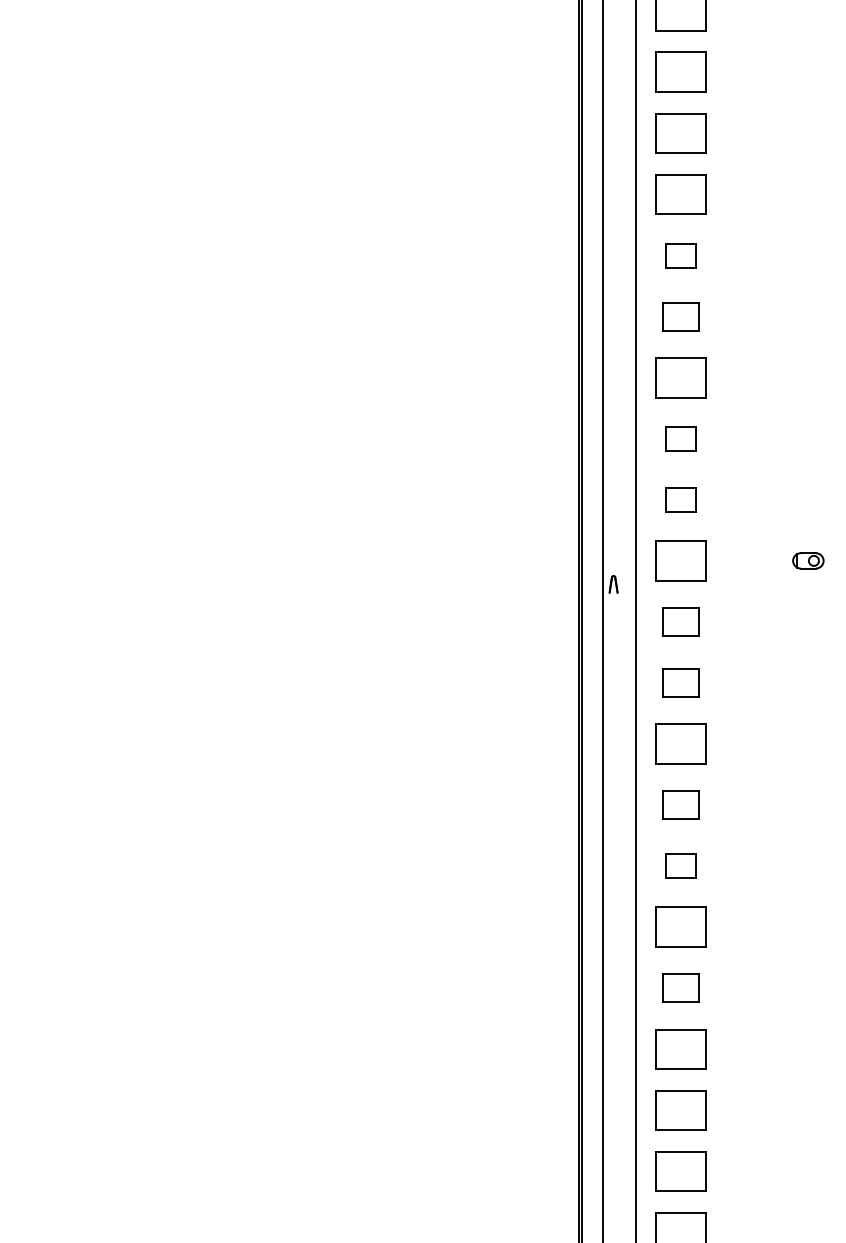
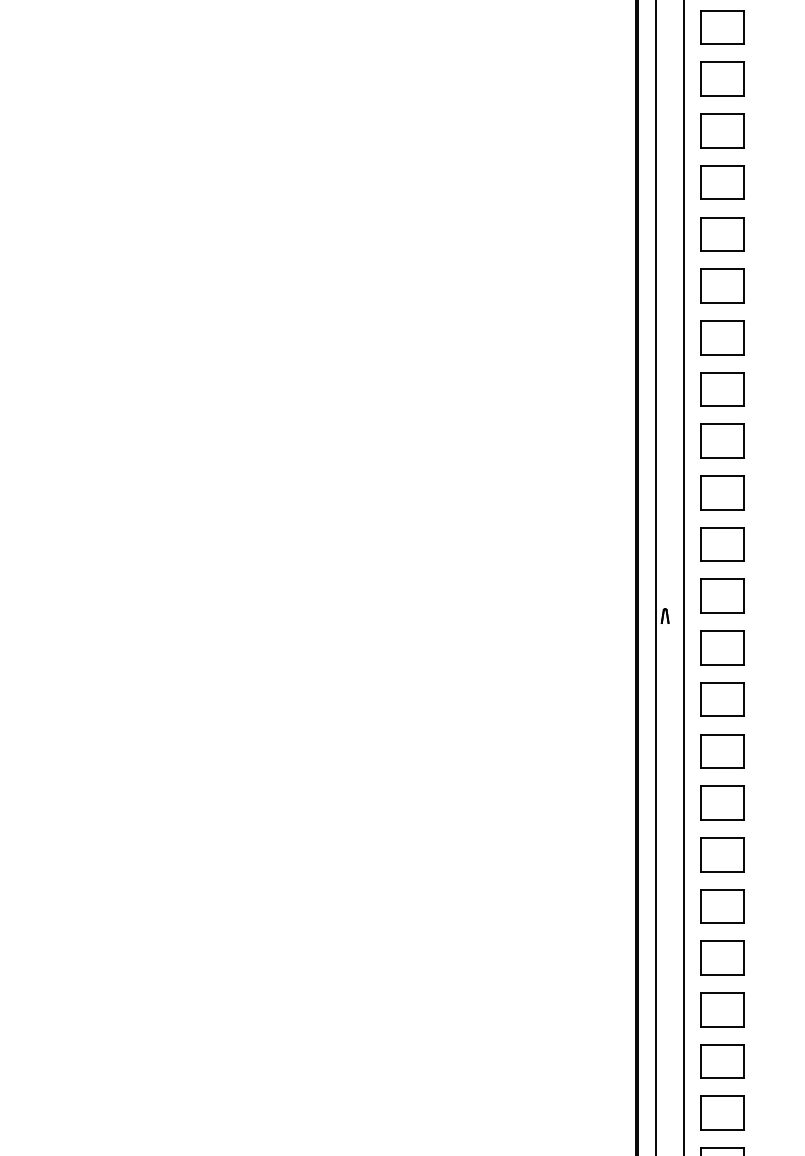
part: (681, 255) -> (722, 337), size x1.67
part: (681, 316) -> (722, 389), size x1.43
part: (681, 438) -> (722, 492), size x1.67
part: (681, 499) -> (722, 544), size x1.67
part: (681, 621) -> (722, 647), size x1.43
part: (681, 682) -> (722, 699), size x1.43
part: (681, 804) -> (722, 802), size x1.43
part: (681, 865) -> (722, 854), size x1.67
part: (681, 987) -> (722, 957), size x1.43

